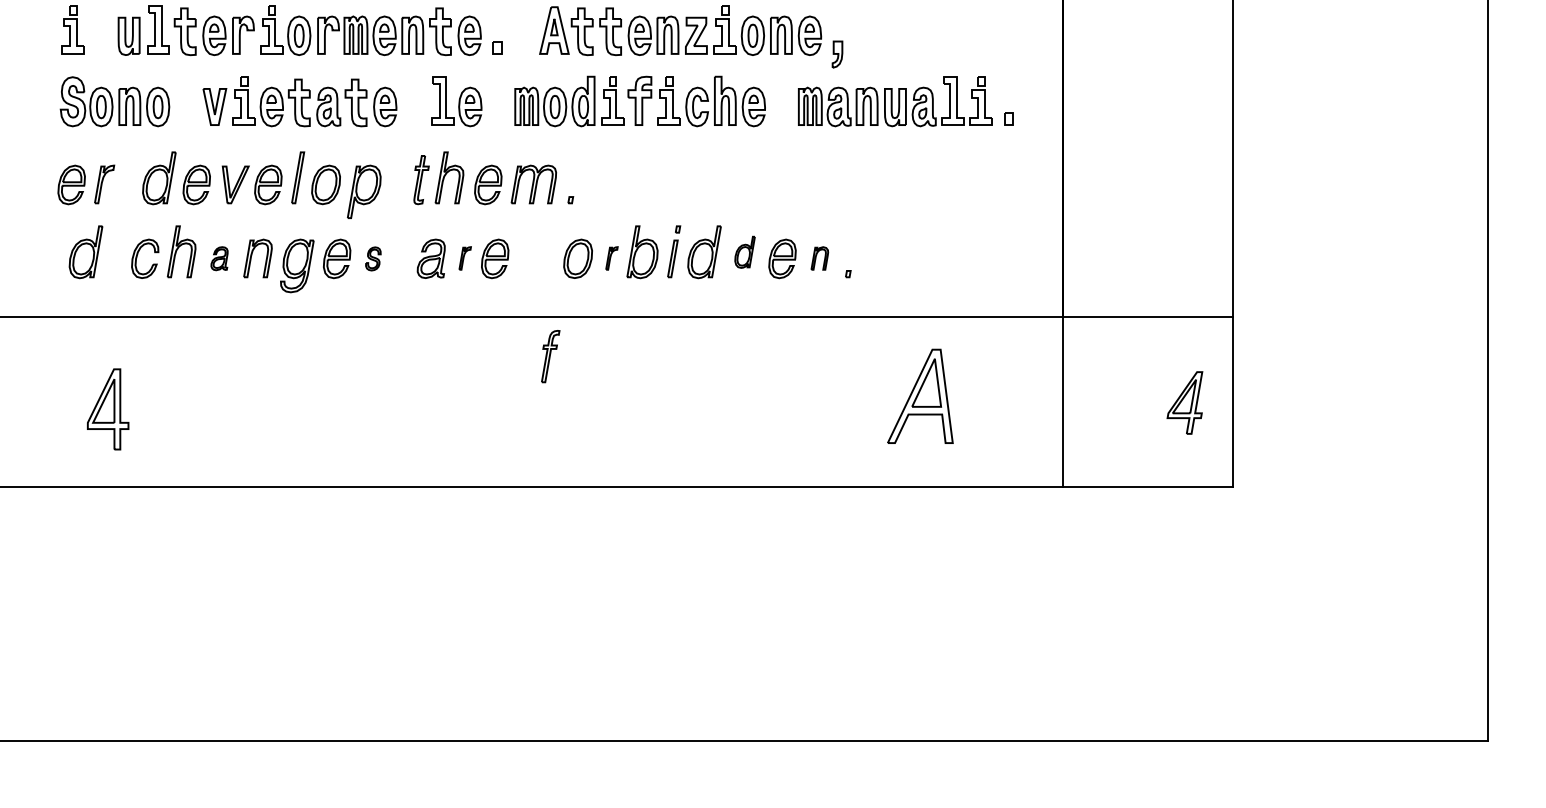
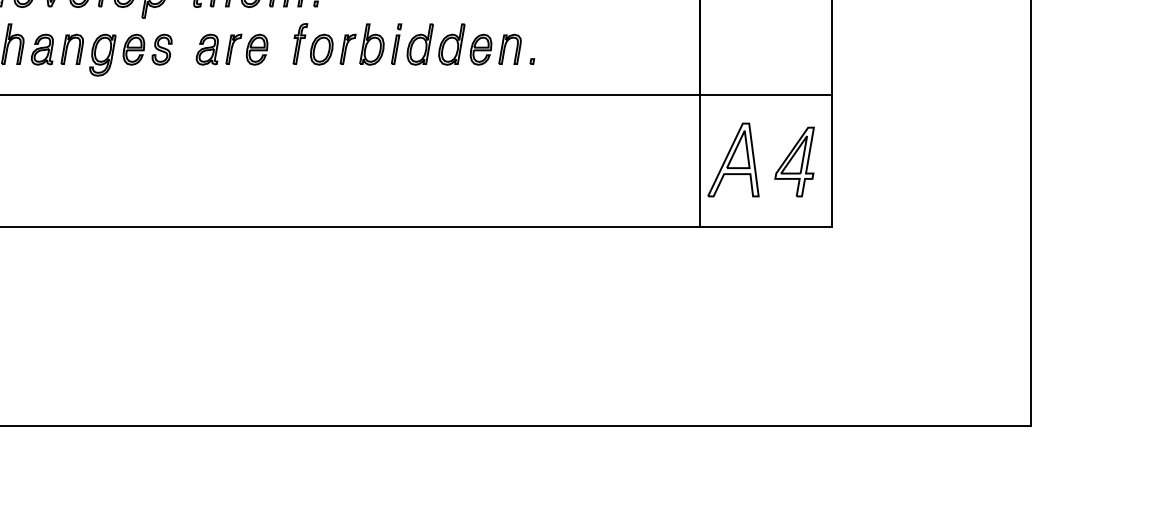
part: (744, 252) -> (451, 44), size x1.67
part: (219, 258) -> (42, 49), size x1.67
part: (373, 258) -> (162, 49), size x1.67
part: (464, 258) -> (233, 49), size x1.67
part: (611, 258) -> (347, 49), size x1.67
part: (819, 258) -> (509, 49), size x1.67
part: (550, 356) -> (300, 43), moved
part: (920, 395) -> (733, 159), moved
part: (1184, 402) -> (794, 161), size x1.43

